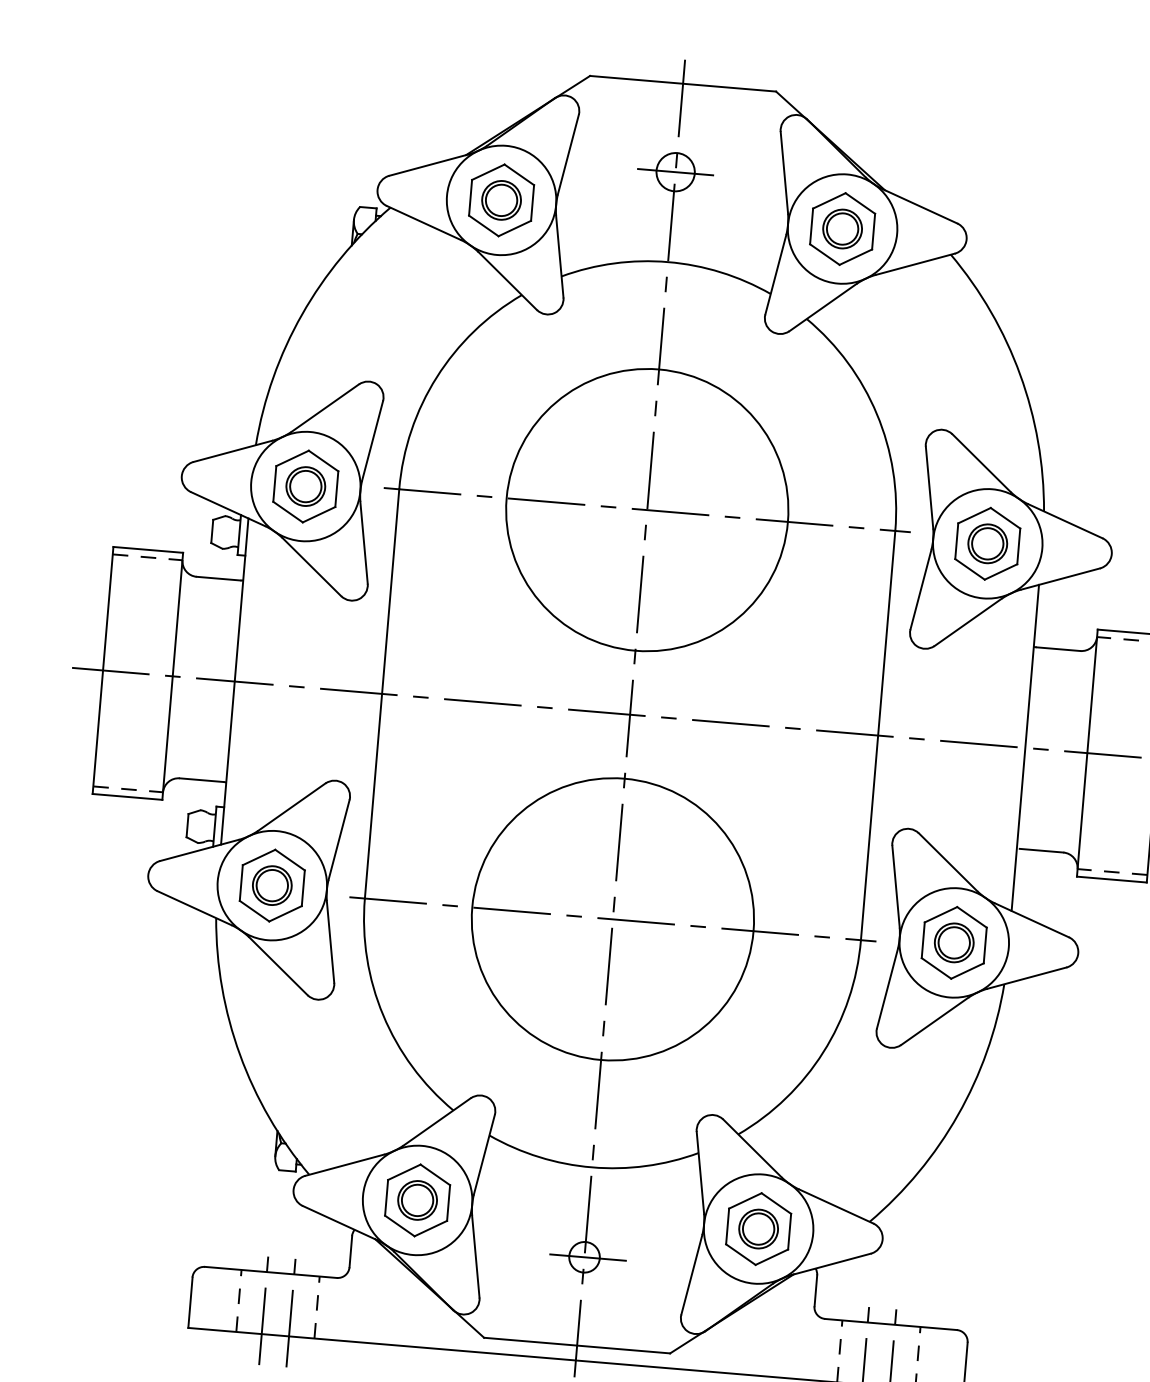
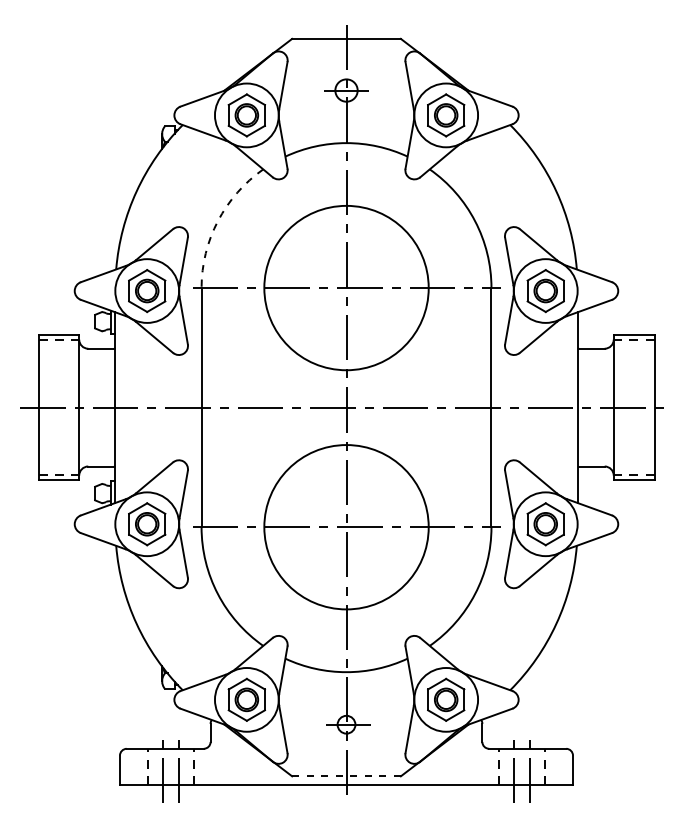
arc: (436, 377) -> (217, 221), solid -> dashed
line: (577, 1345) -> (346, 776), solid -> dashed

